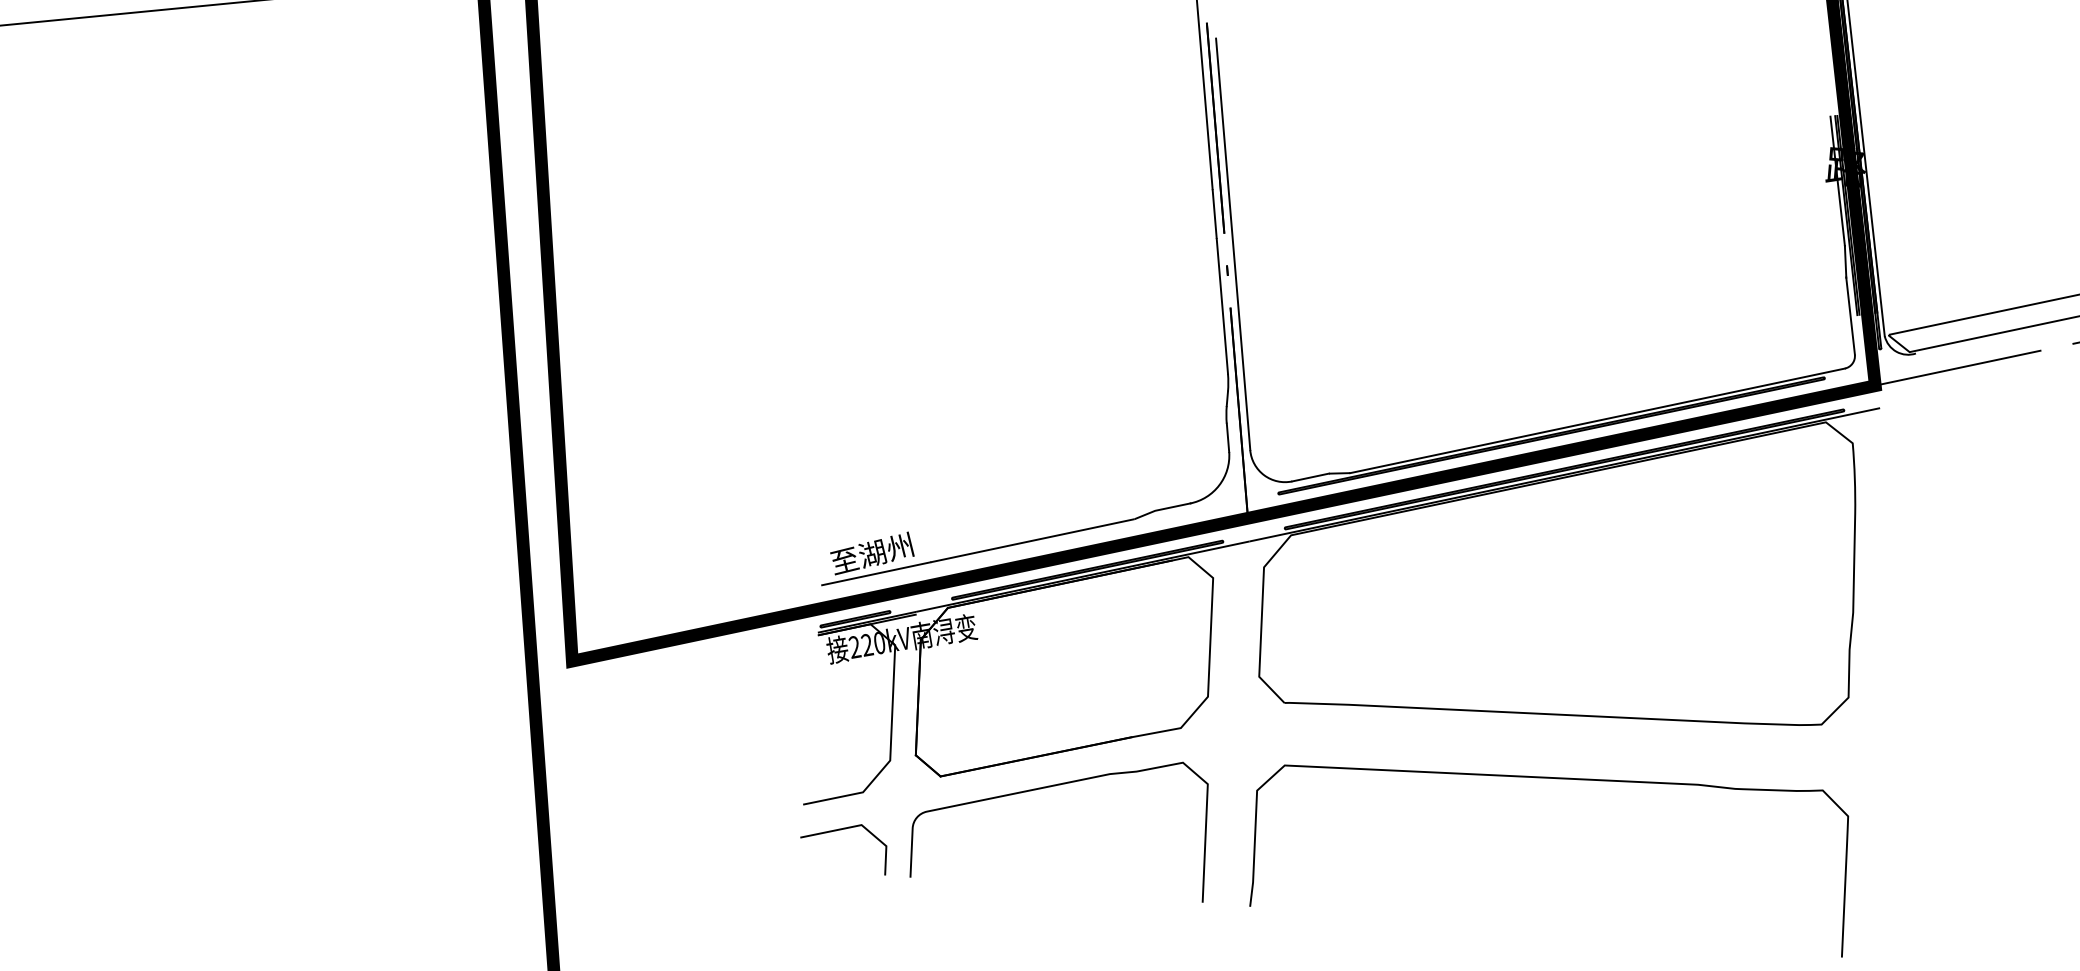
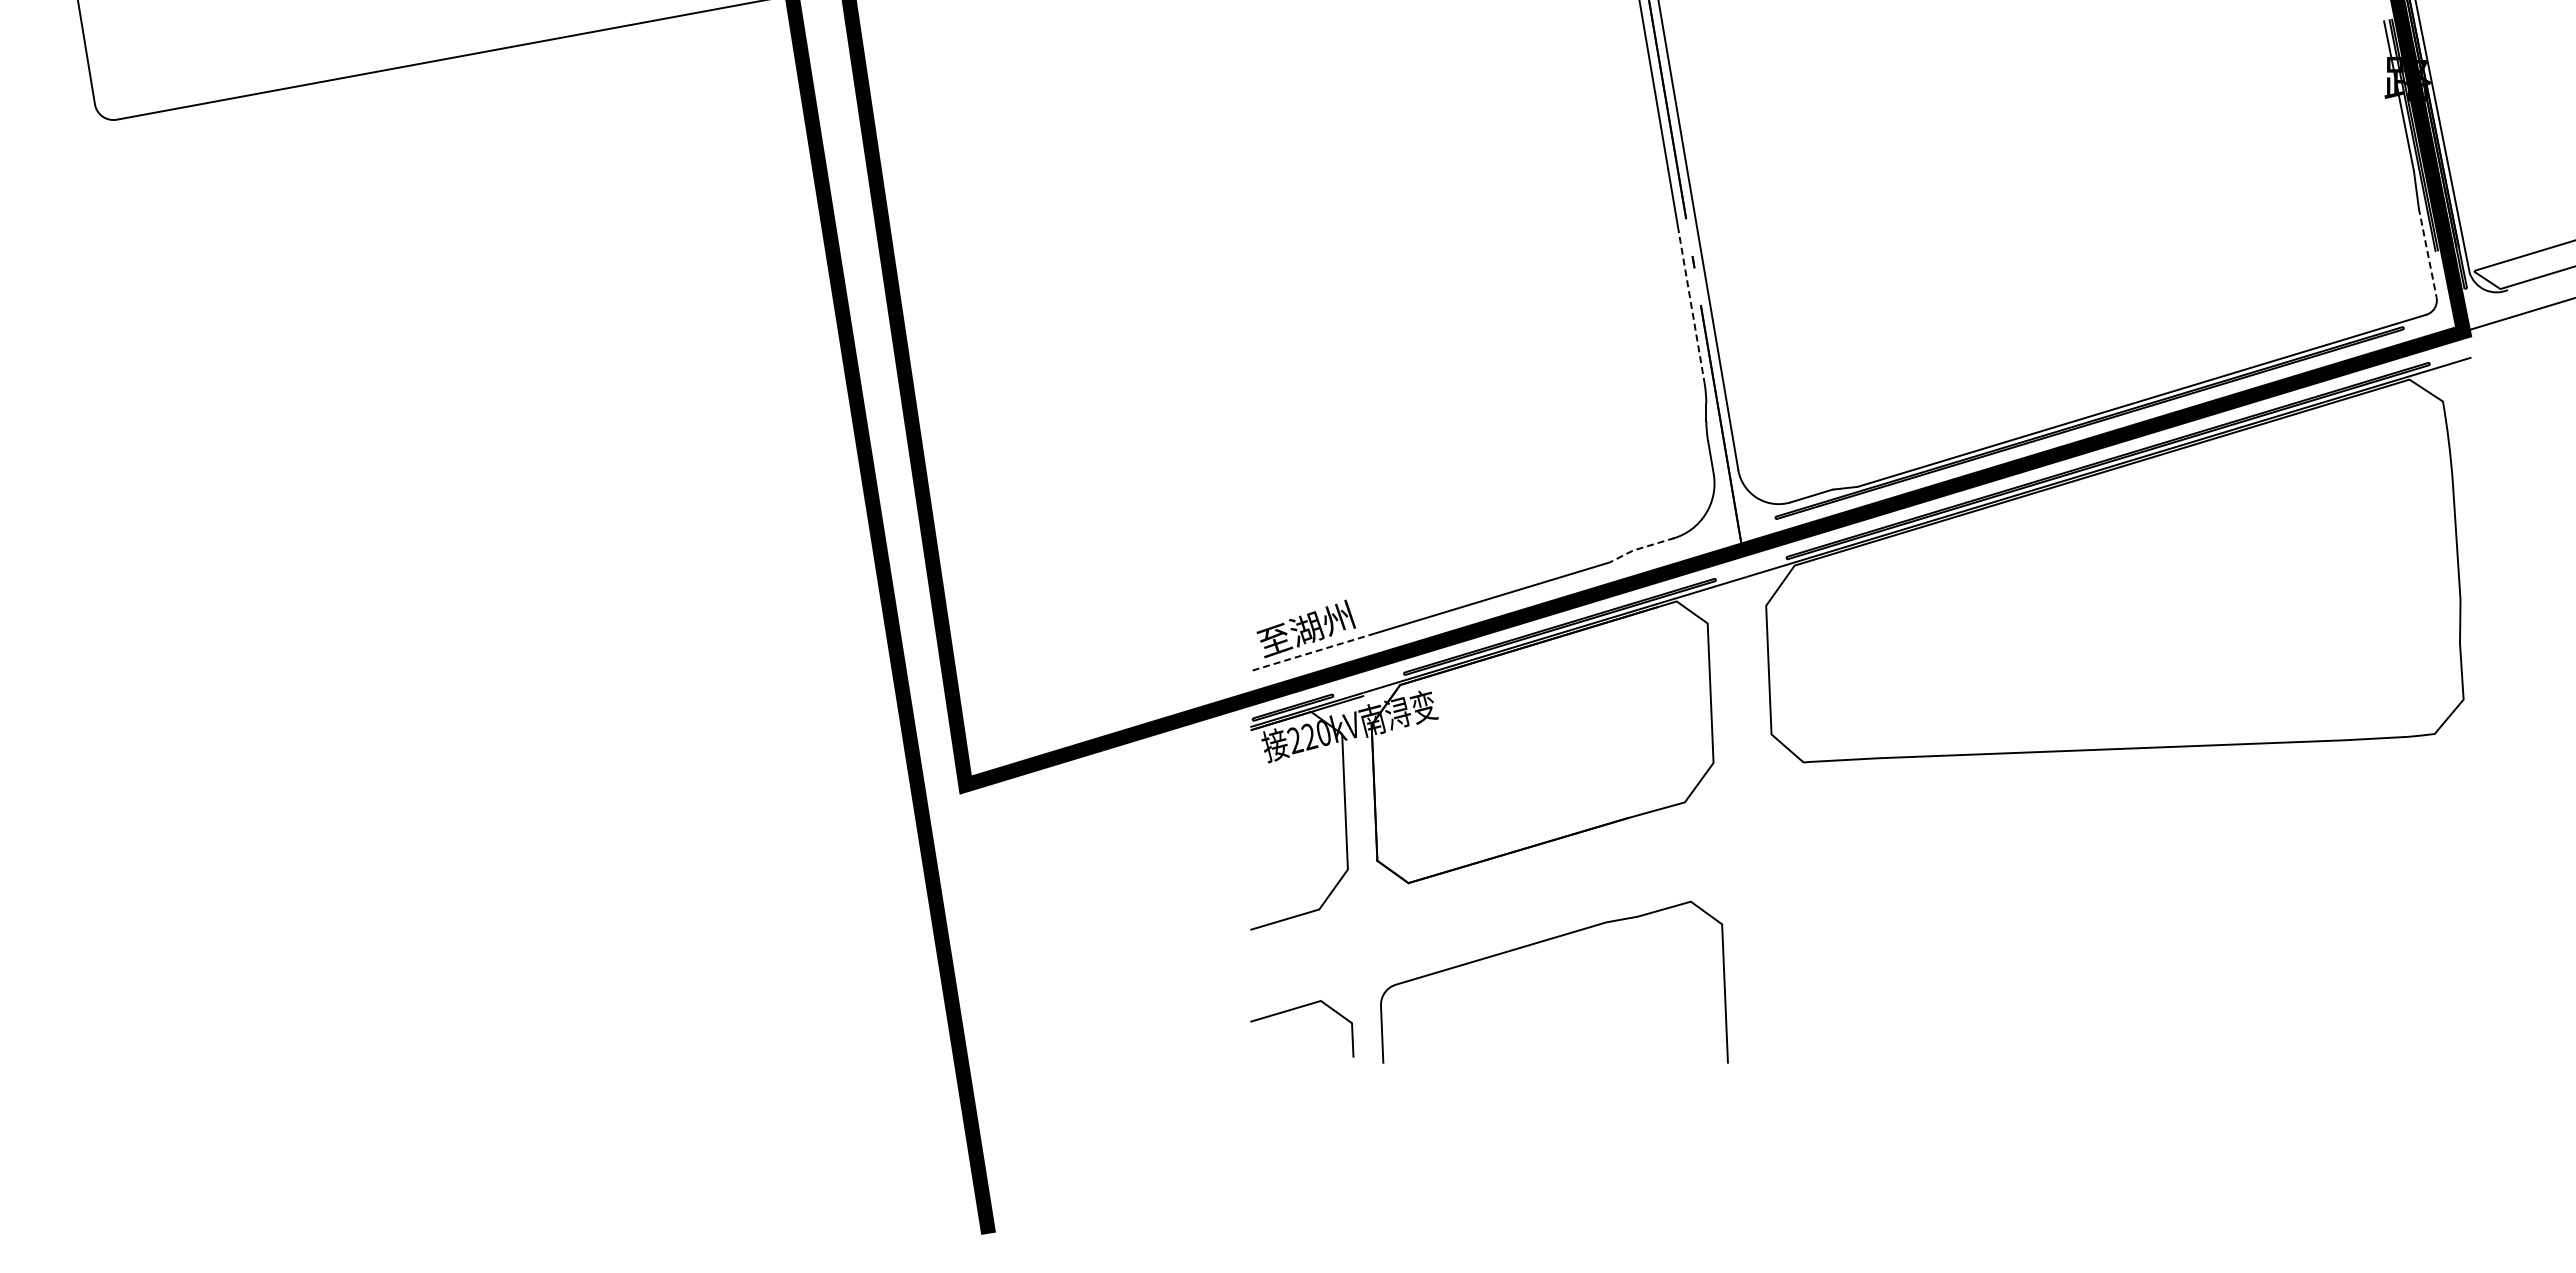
line: (1222, 306) -> (1691, 304), solid -> dashed
line: (1850, 315) -> (2427, 252), solid -> dashed
line: (1161, 509) -> (1640, 548), solid -> dashed
line: (875, 573) -> (1312, 652), solid -> dashed
curve: (1557, 779) -> (2130, 824), removed
curve: (1057, 785) -> (1546, 941), moved
line: (840, 830) -> (1296, 1009), moved

